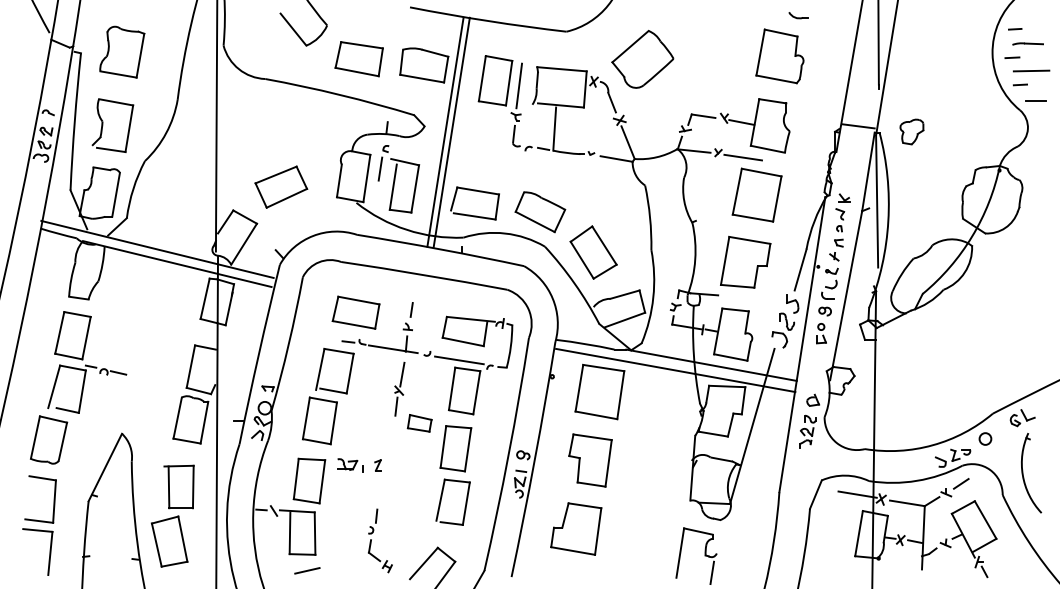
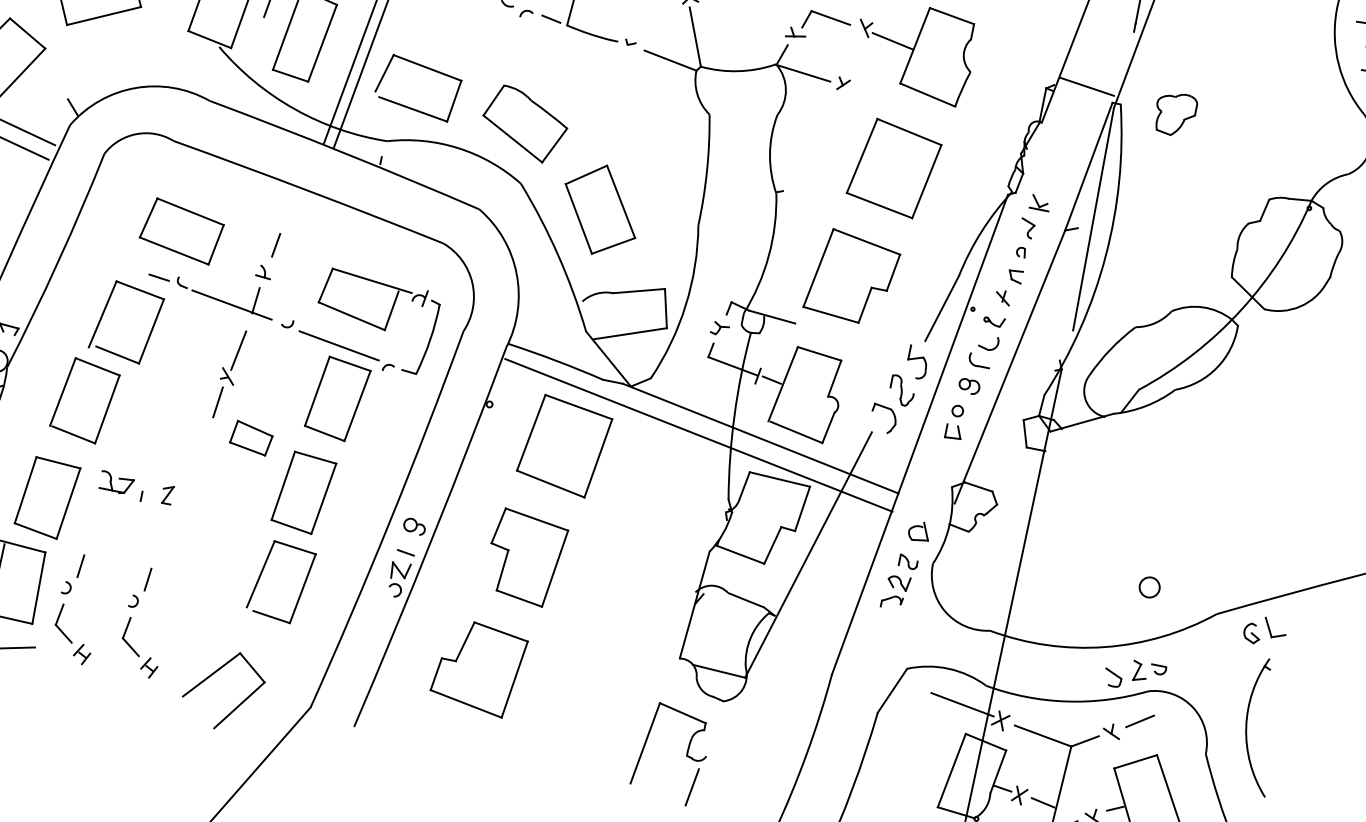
line: (743, 157) -> (884, 100), removed
circle: (985, 438) -> (1149, 586), moved
part: (331, 540) -> (64, 605), added

